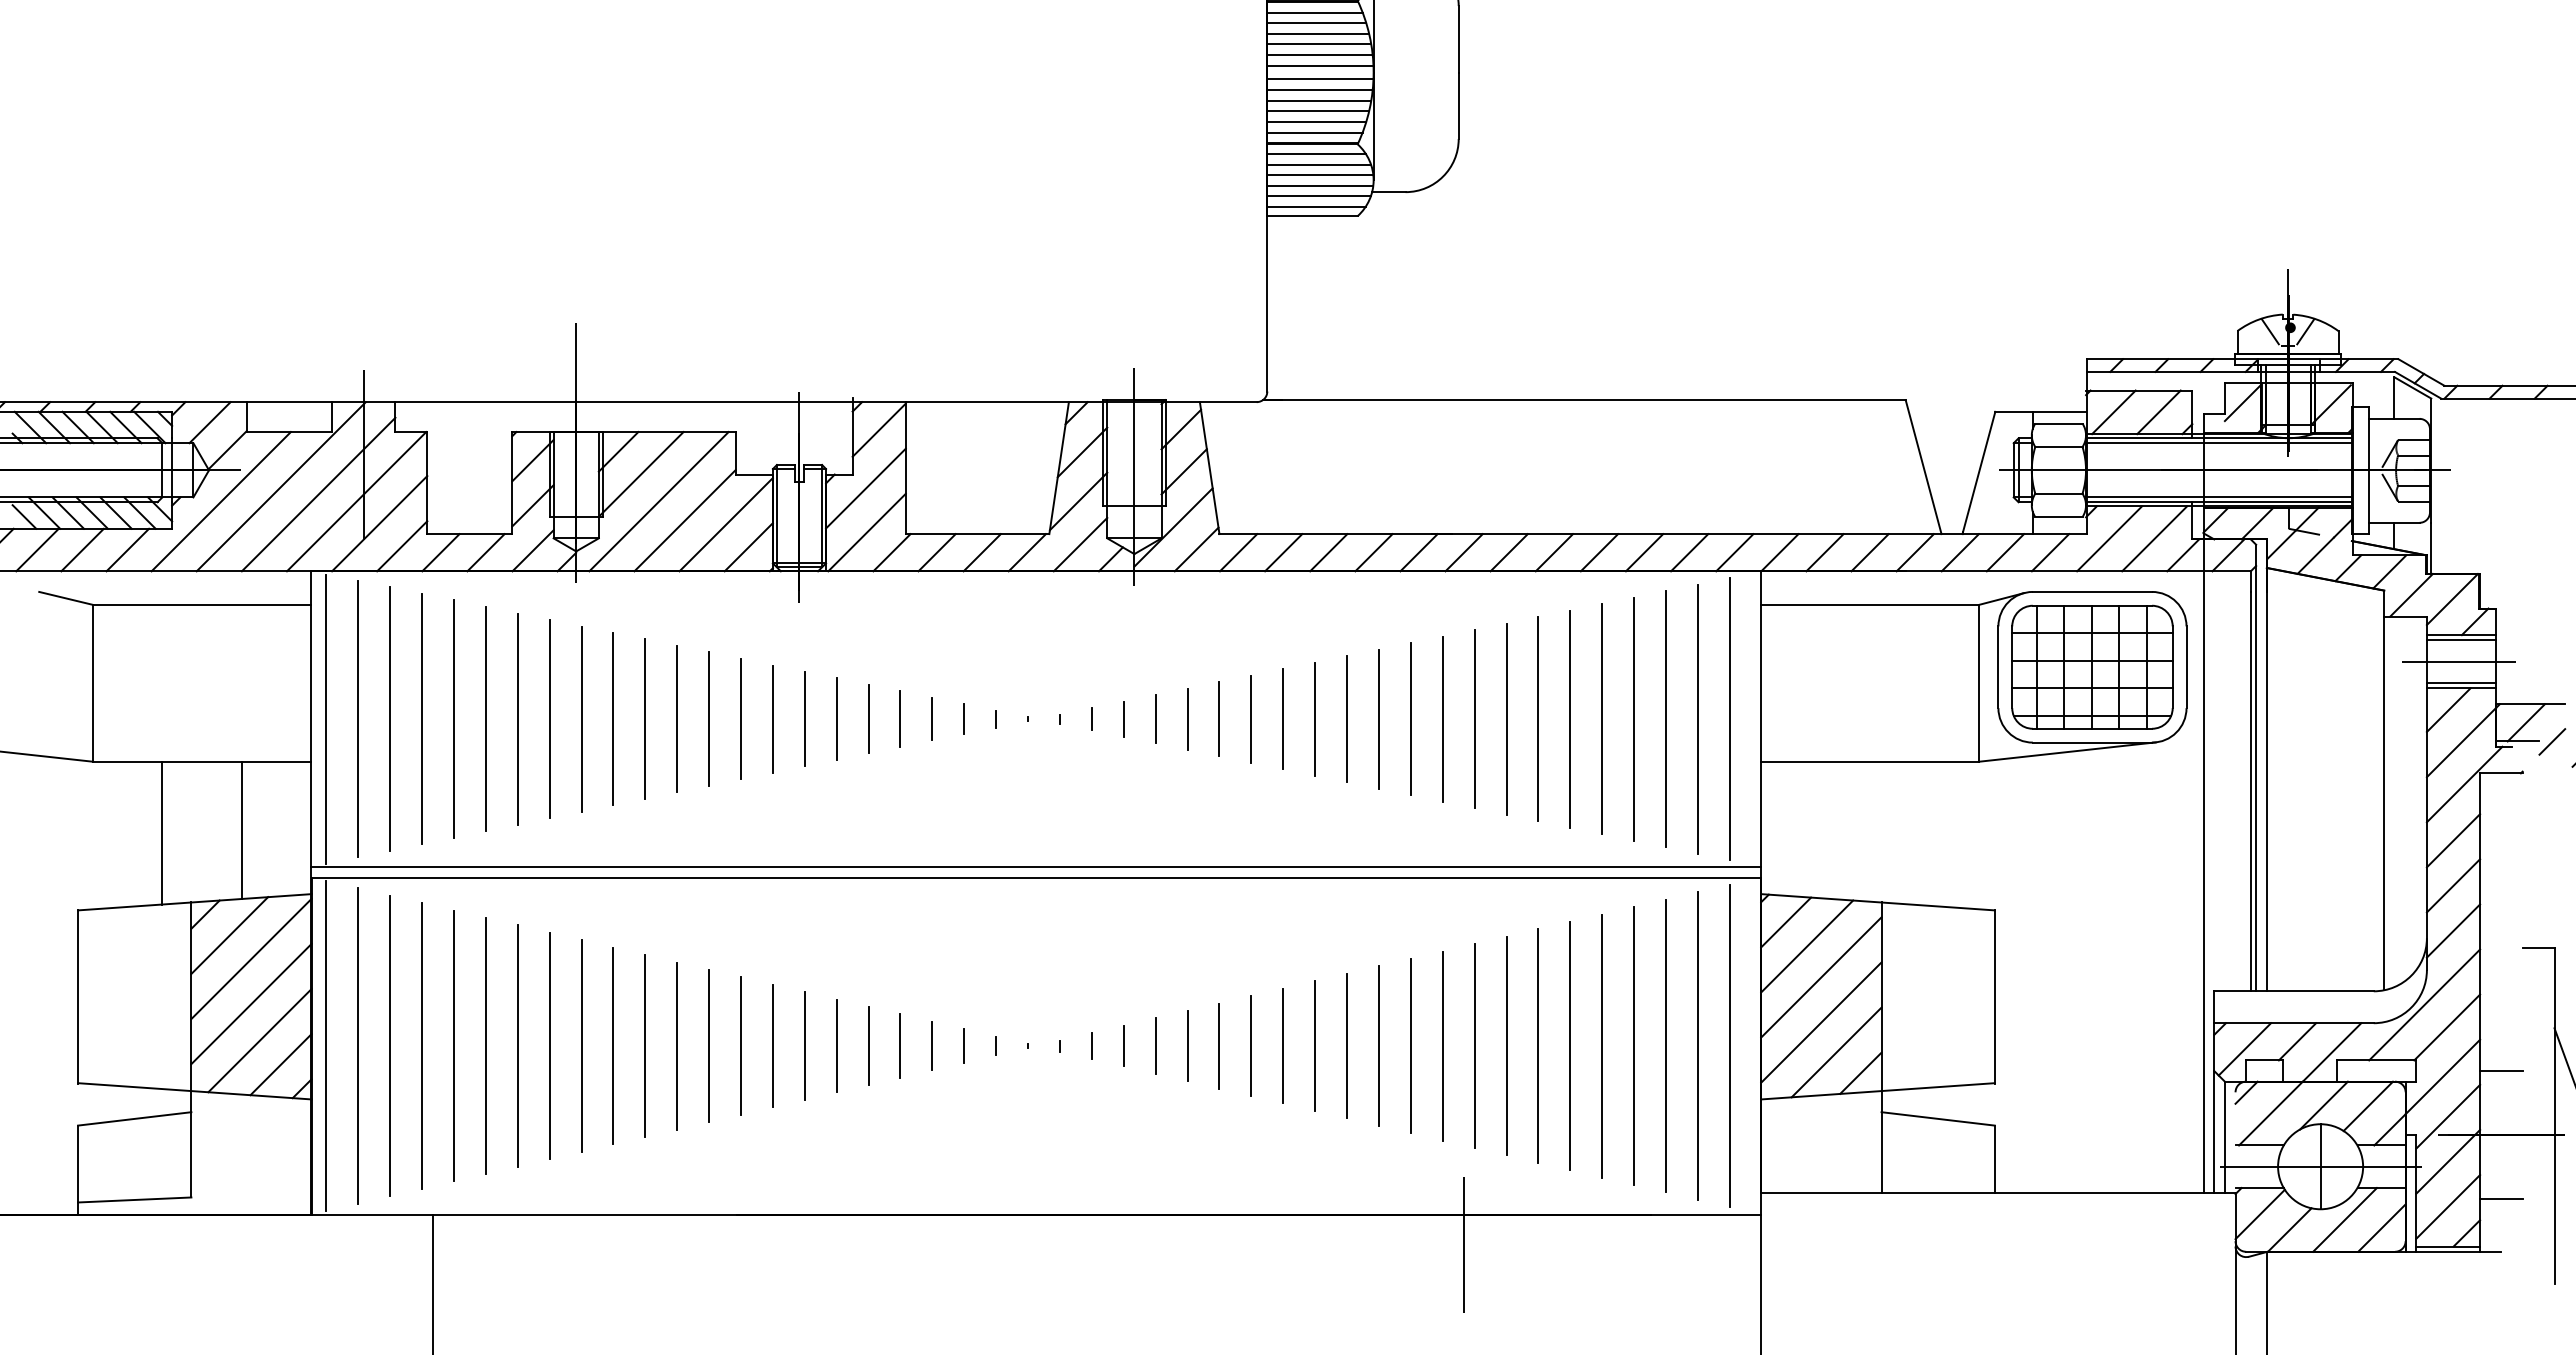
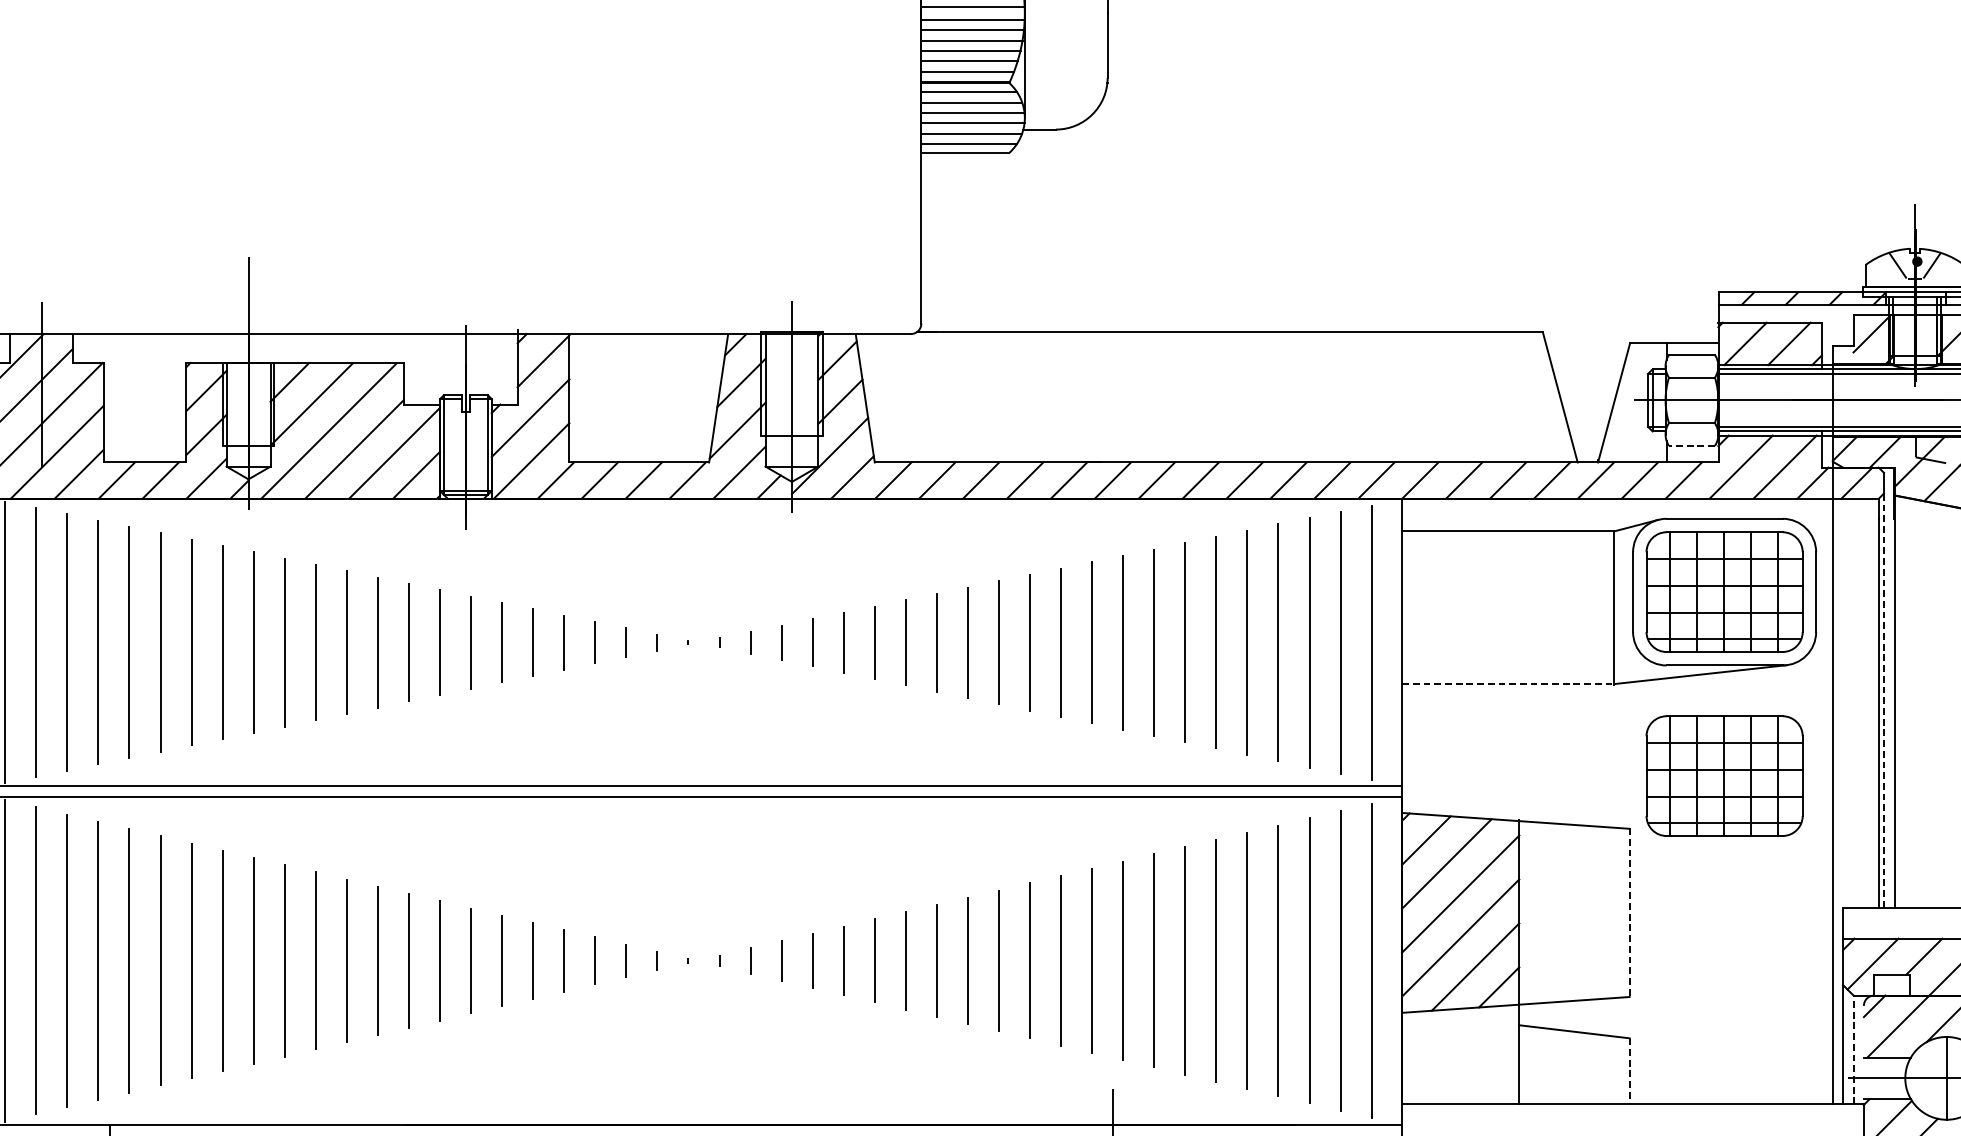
line: (2058, 517) -> (1691, 446), solid -> dashed
line: (1870, 761) -> (1508, 683), solid -> dashed
line: (2256, 778) -> (1884, 700), solid -> dashed
part: (2092, 855) -> (1724, 775), added
line: (1994, 997) -> (1629, 913), solid -> dashed
line: (2224, 1137) -> (1853, 1049), solid -> dashed
line: (1994, 1159) -> (1629, 1071), solid -> dashed

